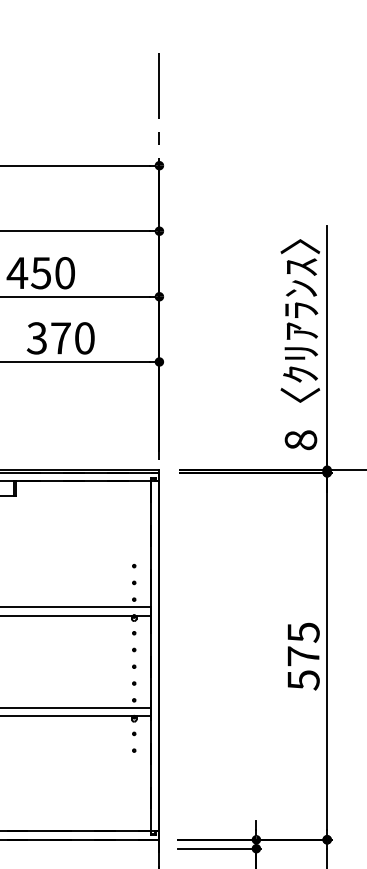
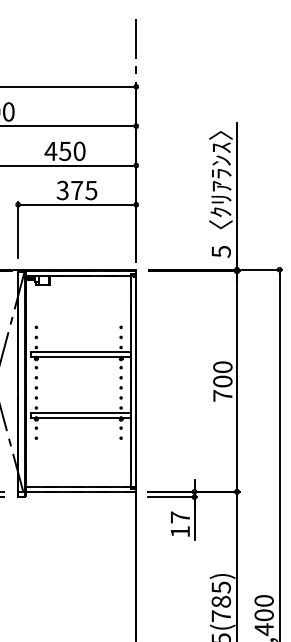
text: (84, 338) -> (91, 190), 370 -> 375
text: (299, 439) -> (220, 251), 8 -> 5
text: (302, 656) -> (222, 381), 575 -> 700

